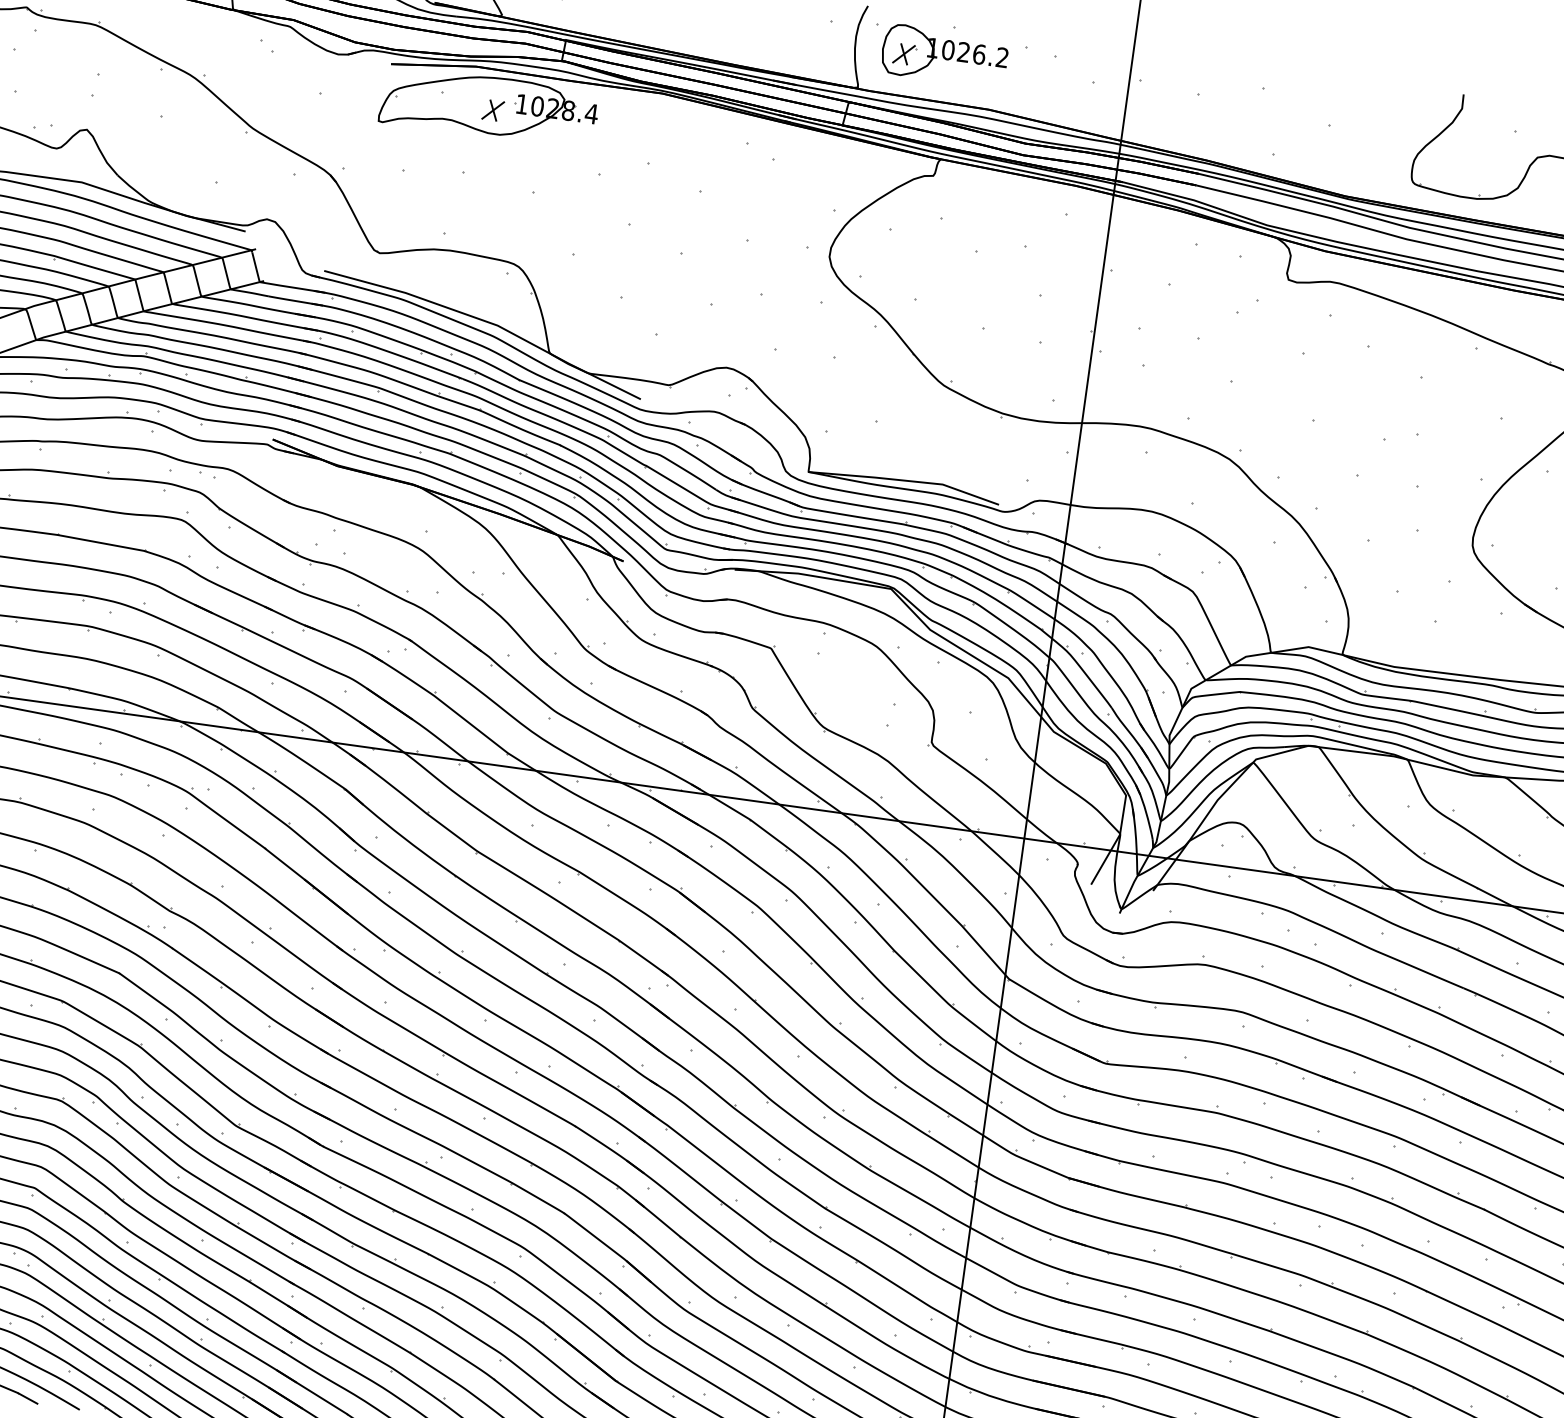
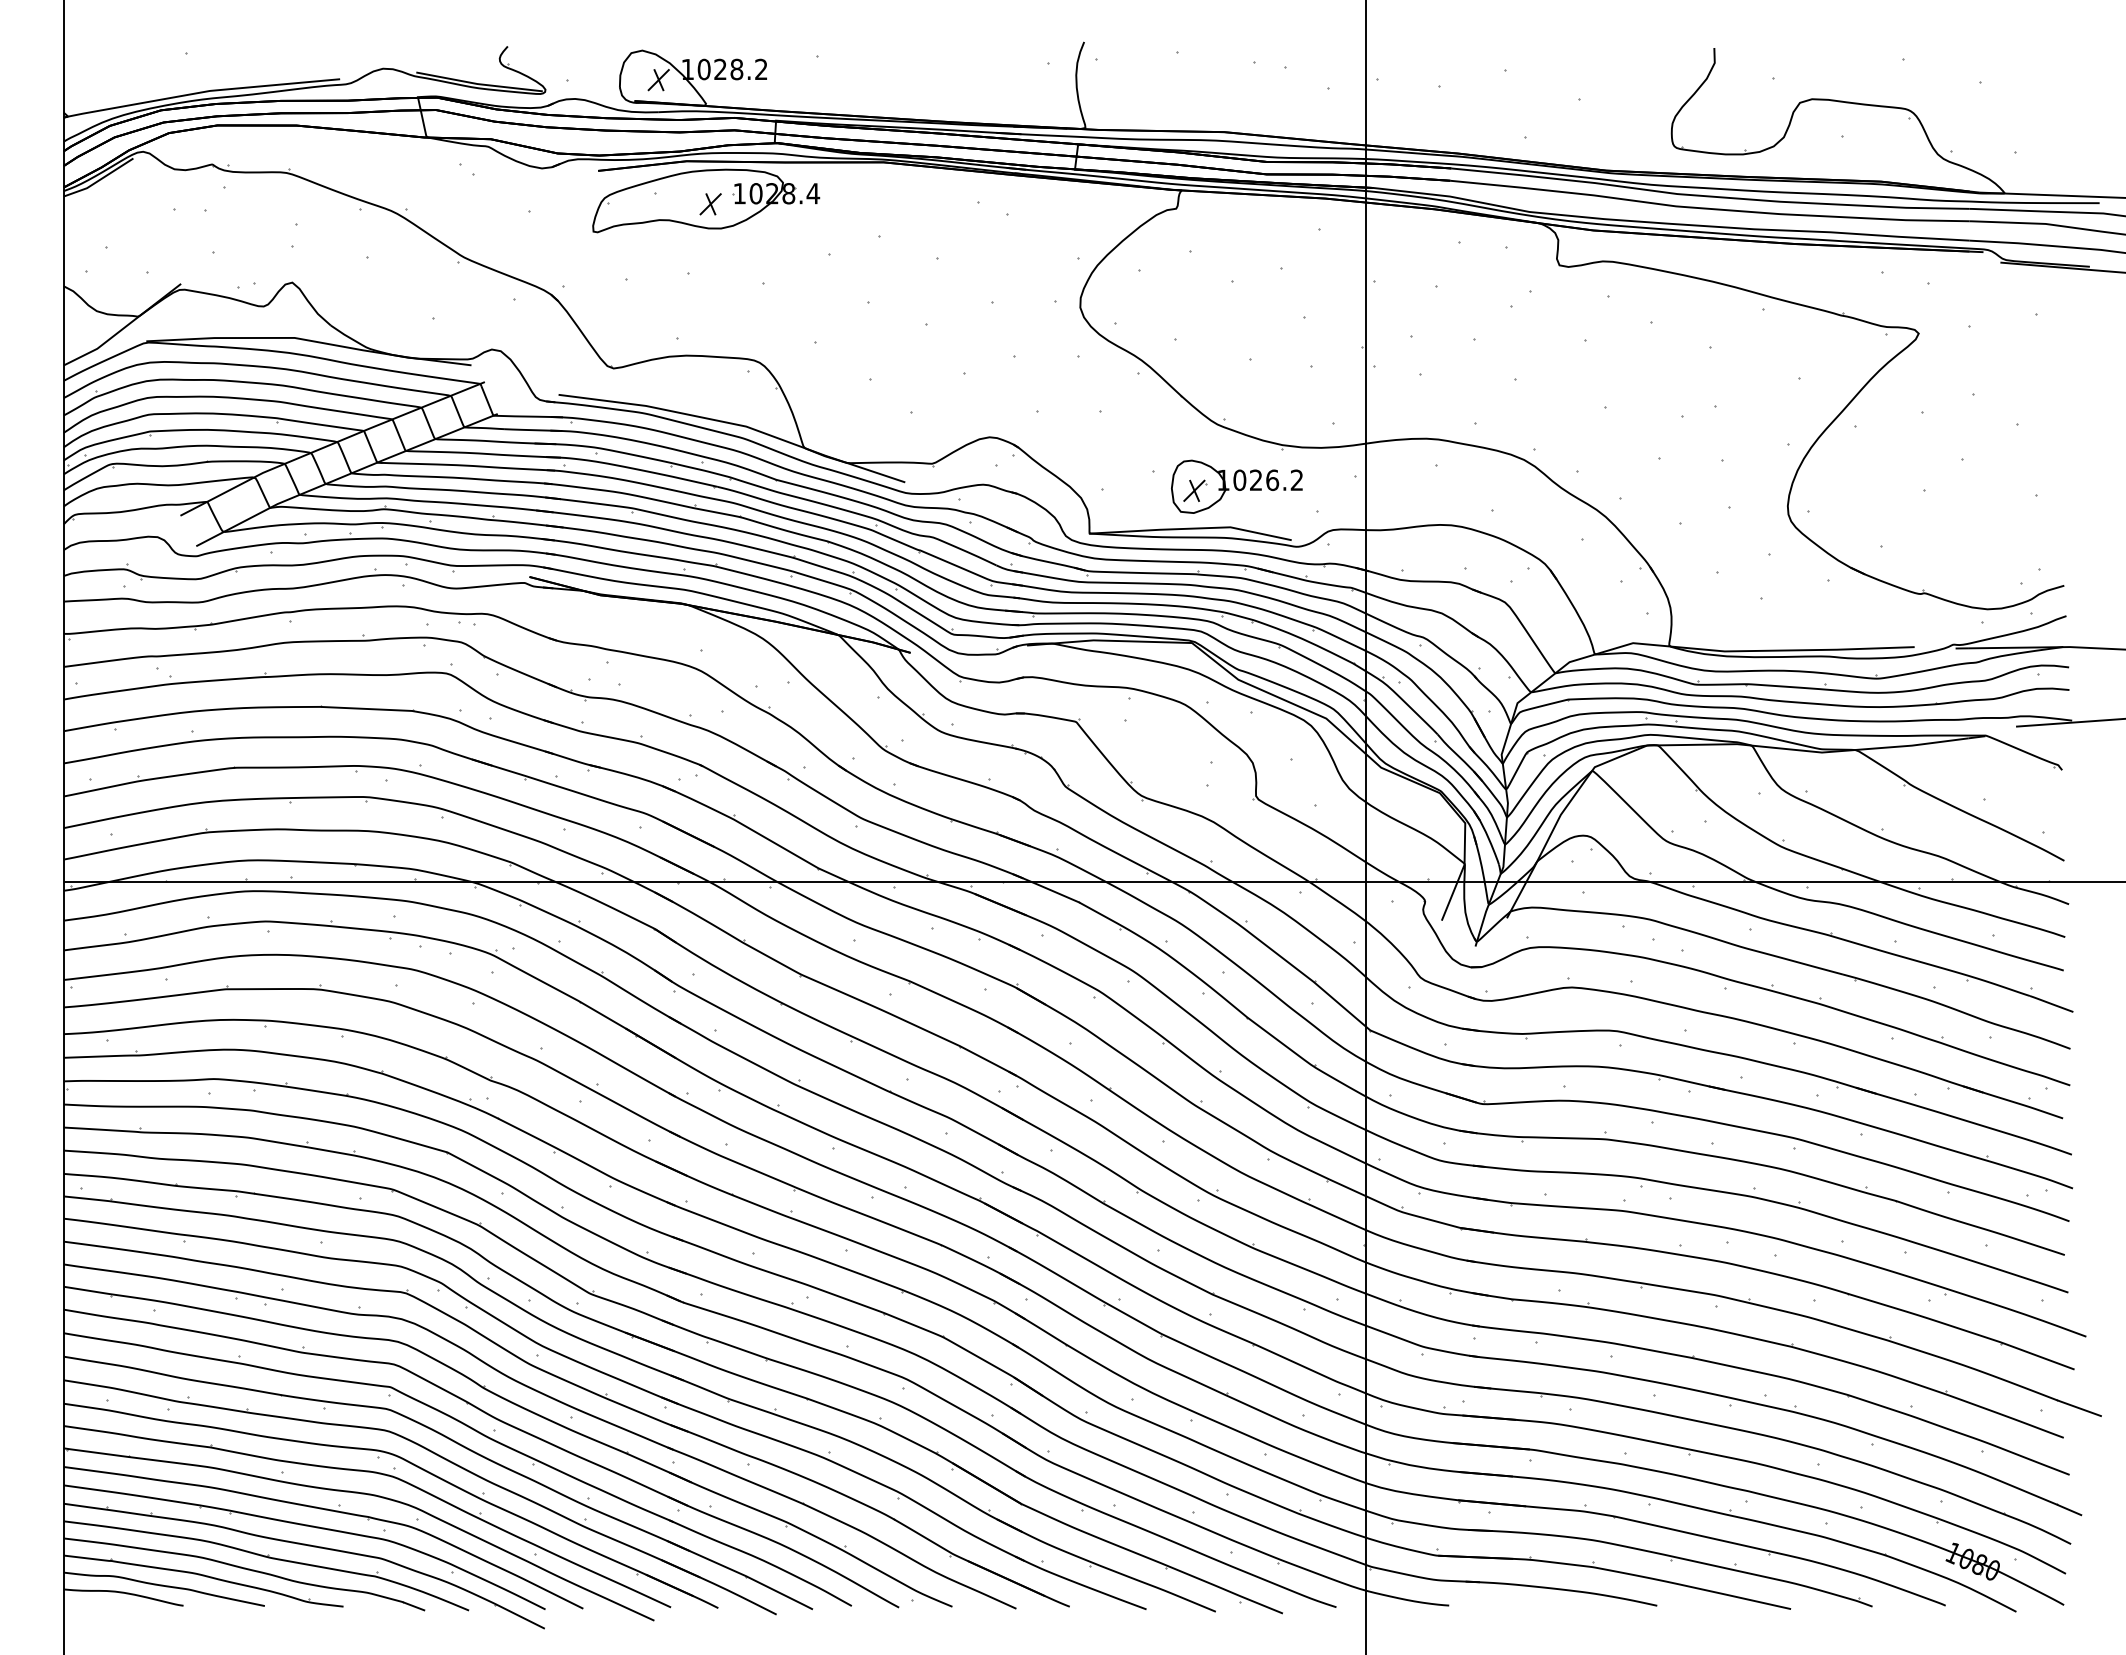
part: (944, 55) -> (1236, 486), moved

